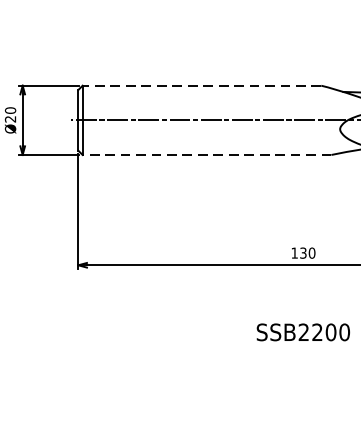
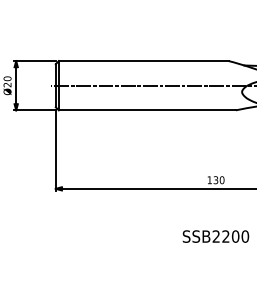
line: (201, 86) -> (143, 61), dashed -> solid
line: (207, 155) -> (147, 110), dashed -> solid

